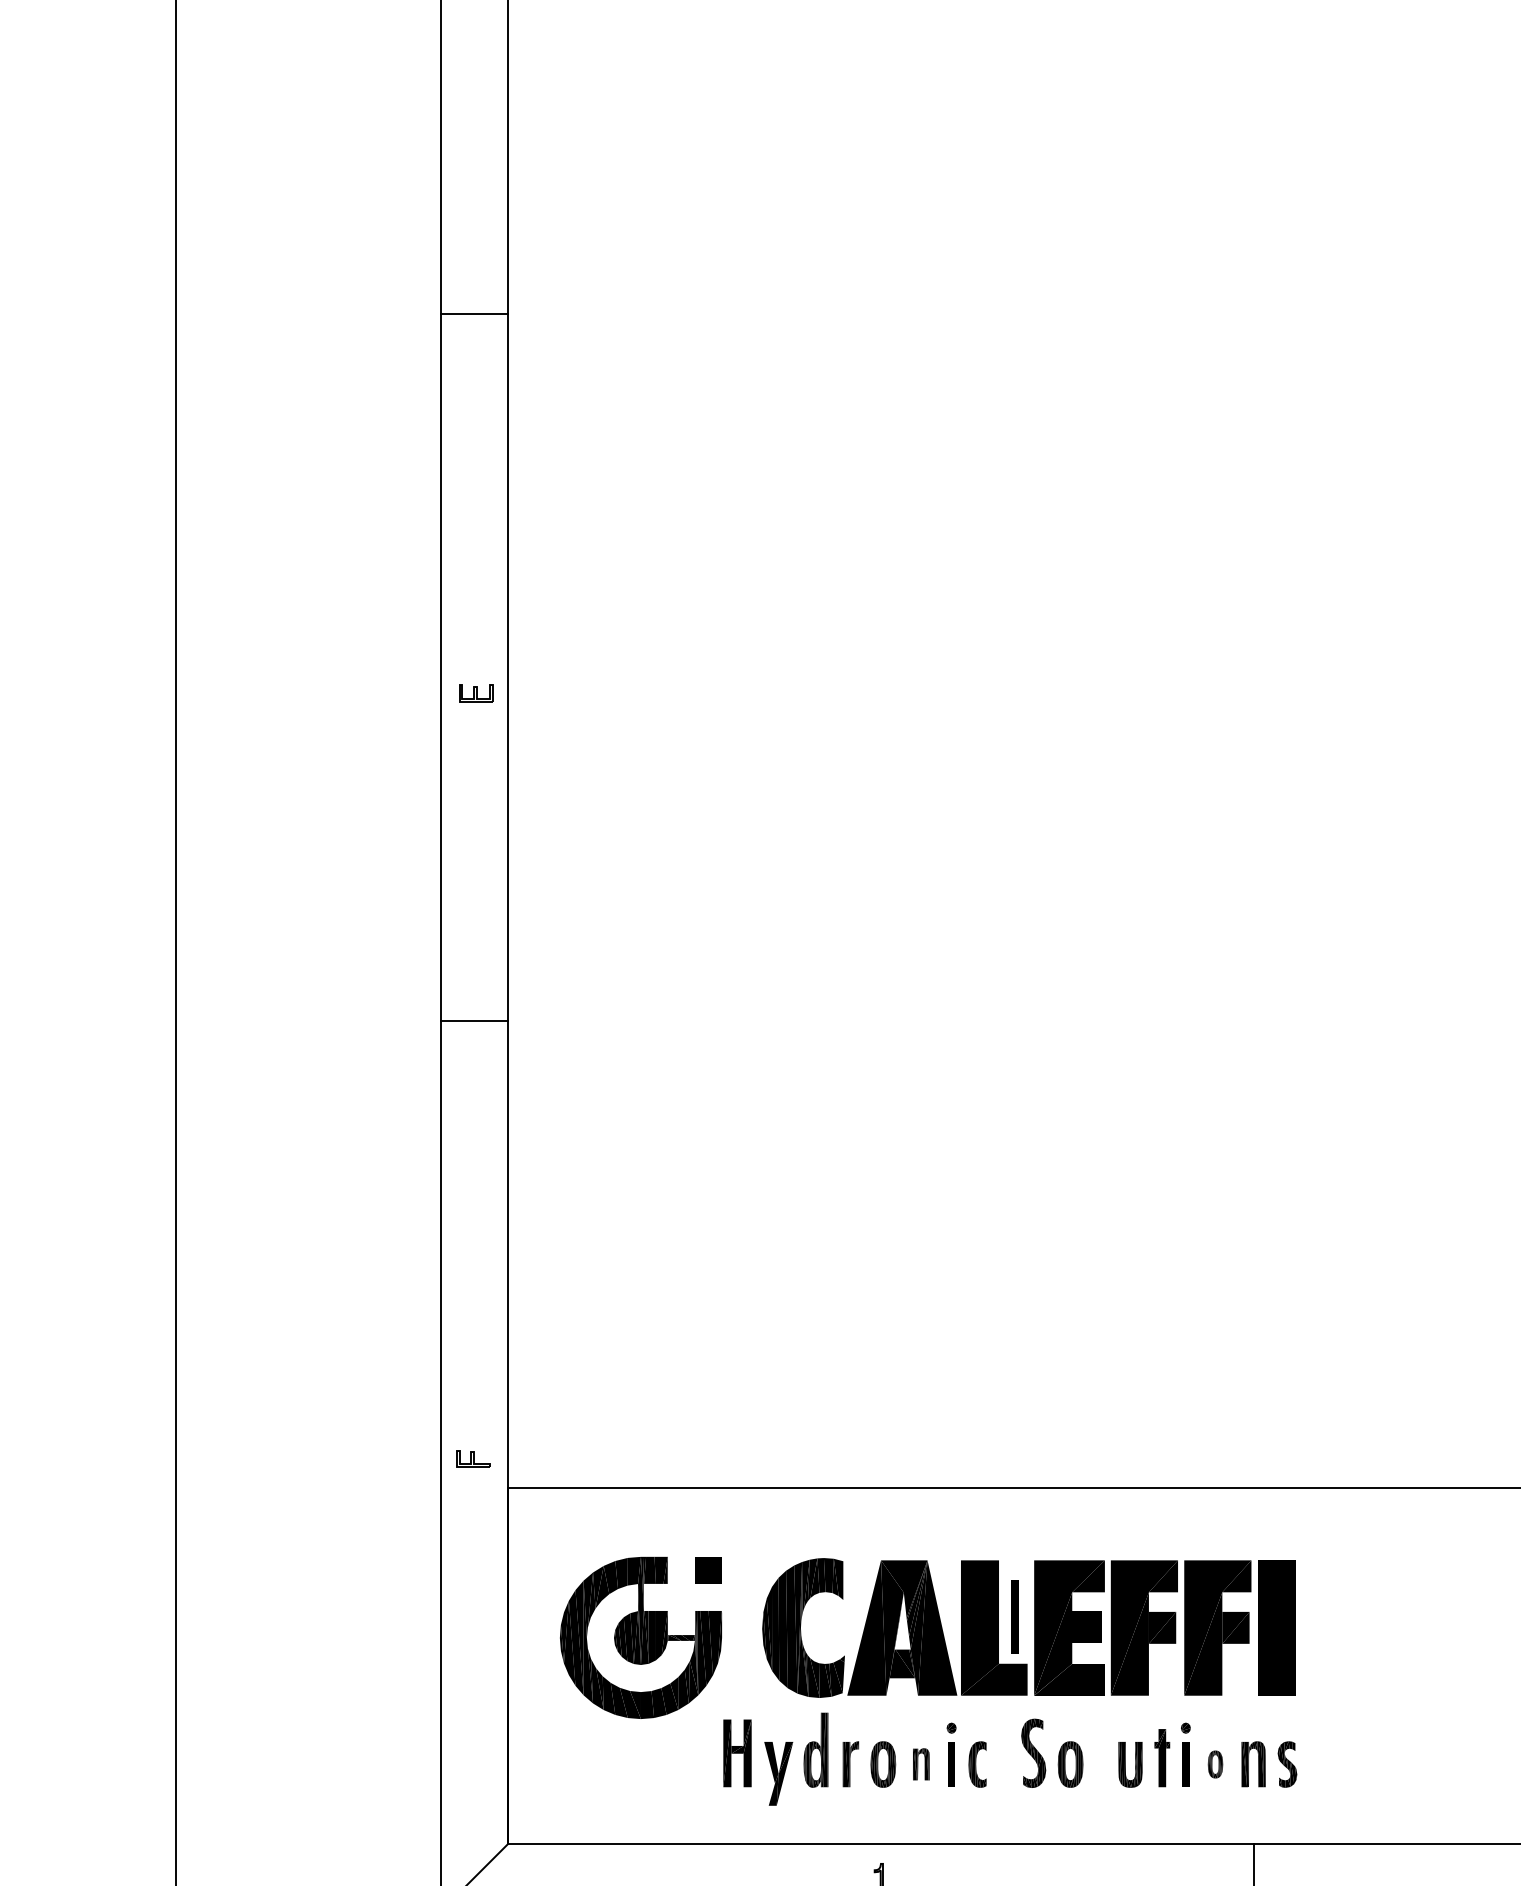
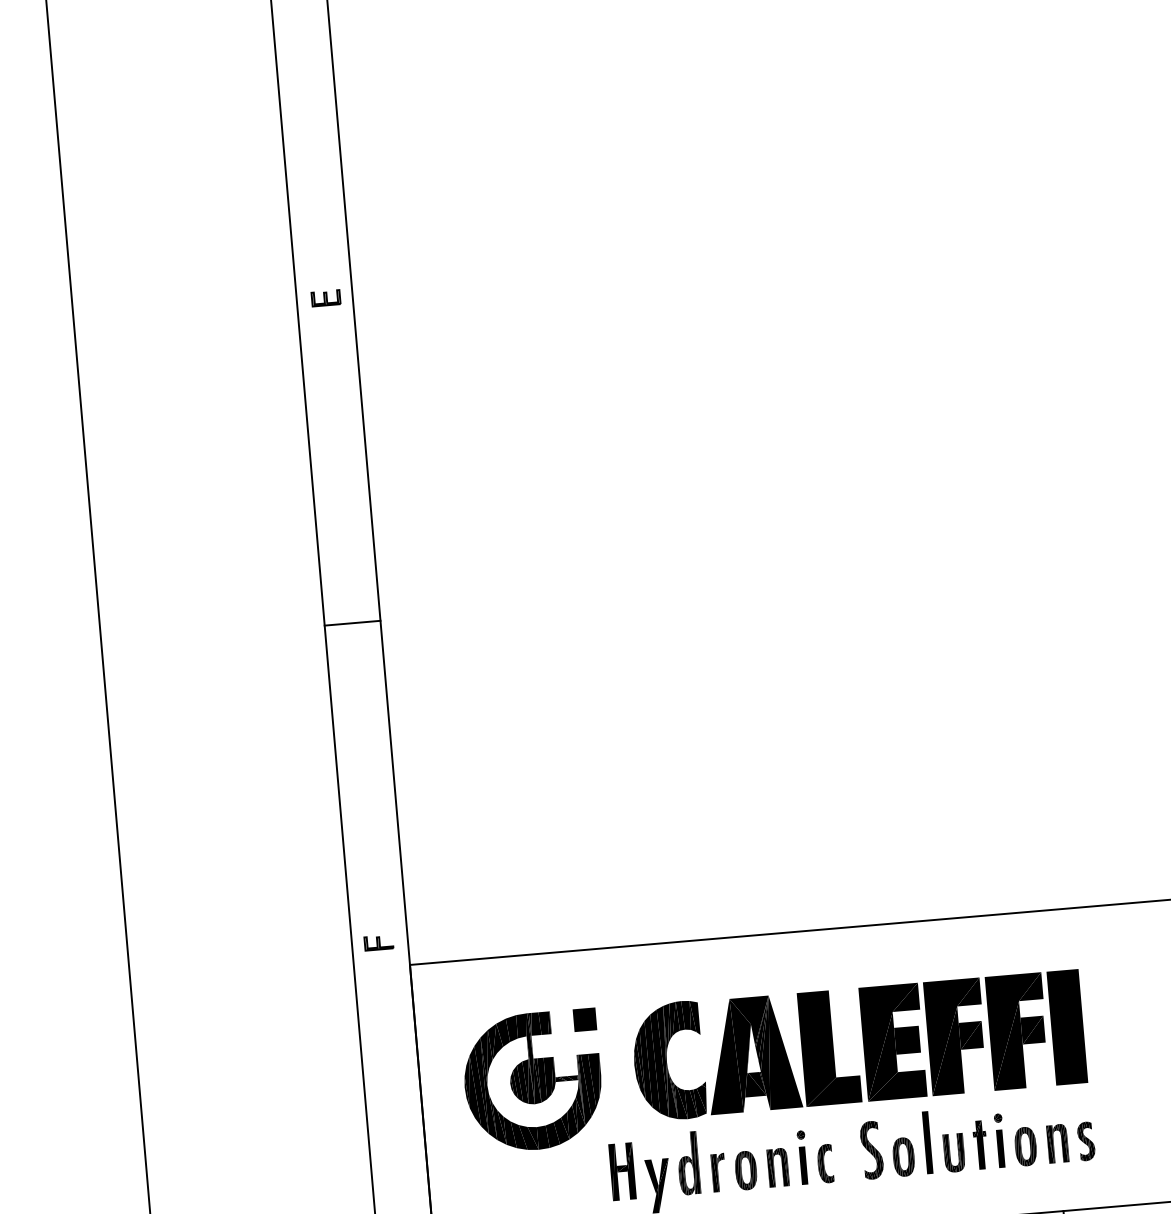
line: (474, 1021) -> (352, 623), moved
part: (1014, 1616) -> (926, 1142), moved
part: (921, 1764) -> (778, 1167), size x1.43
part: (1215, 1764) -> (1025, 1146), size x1.67

